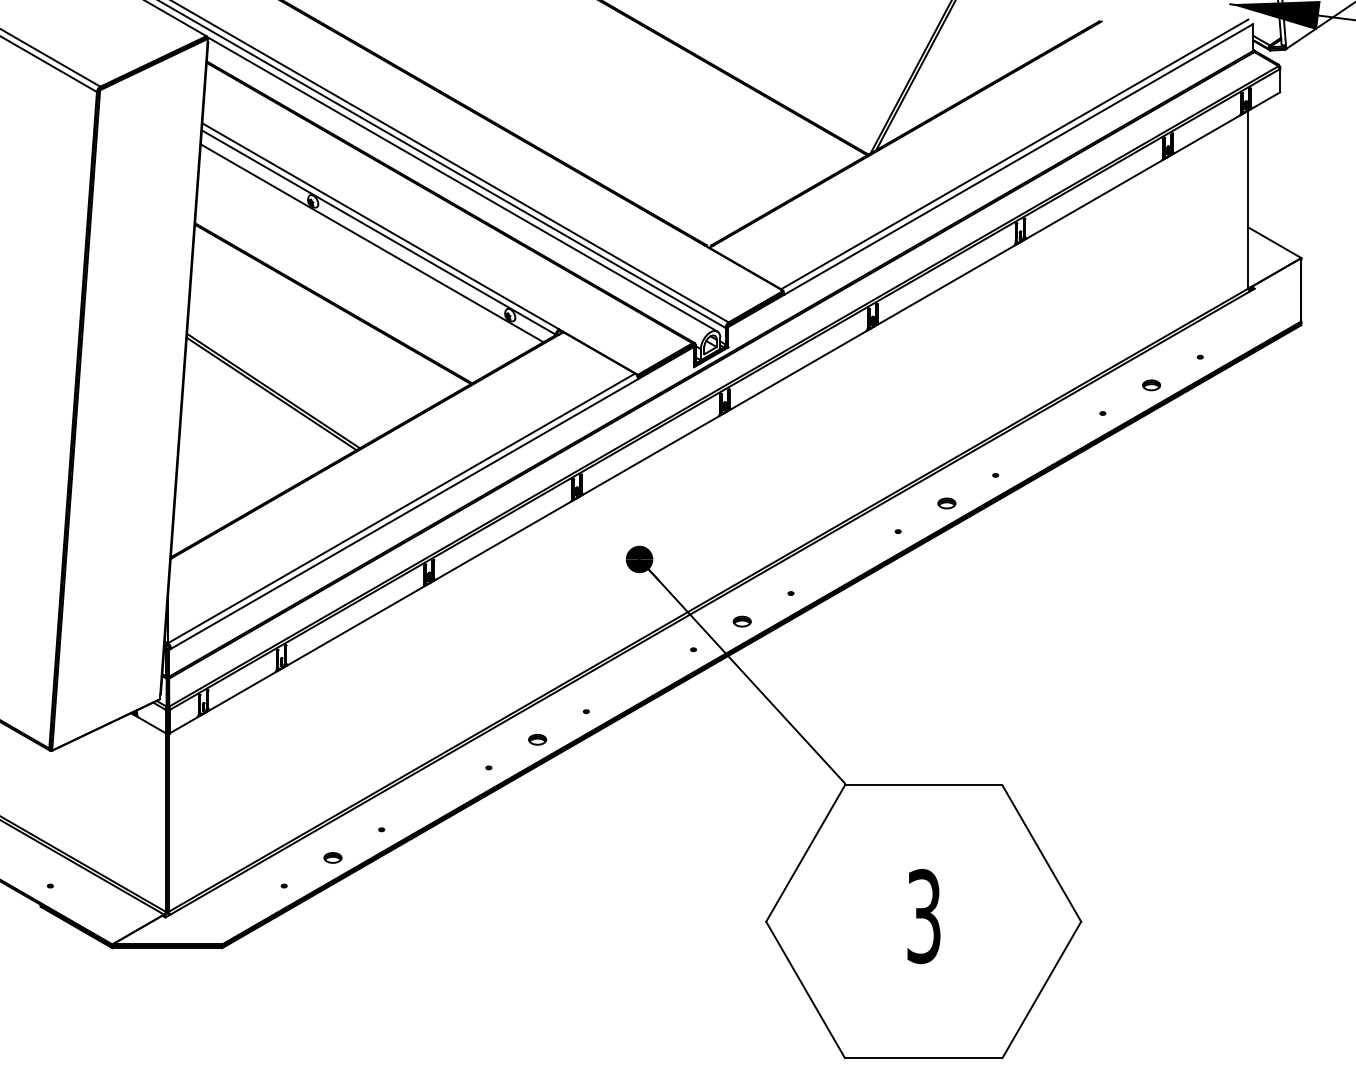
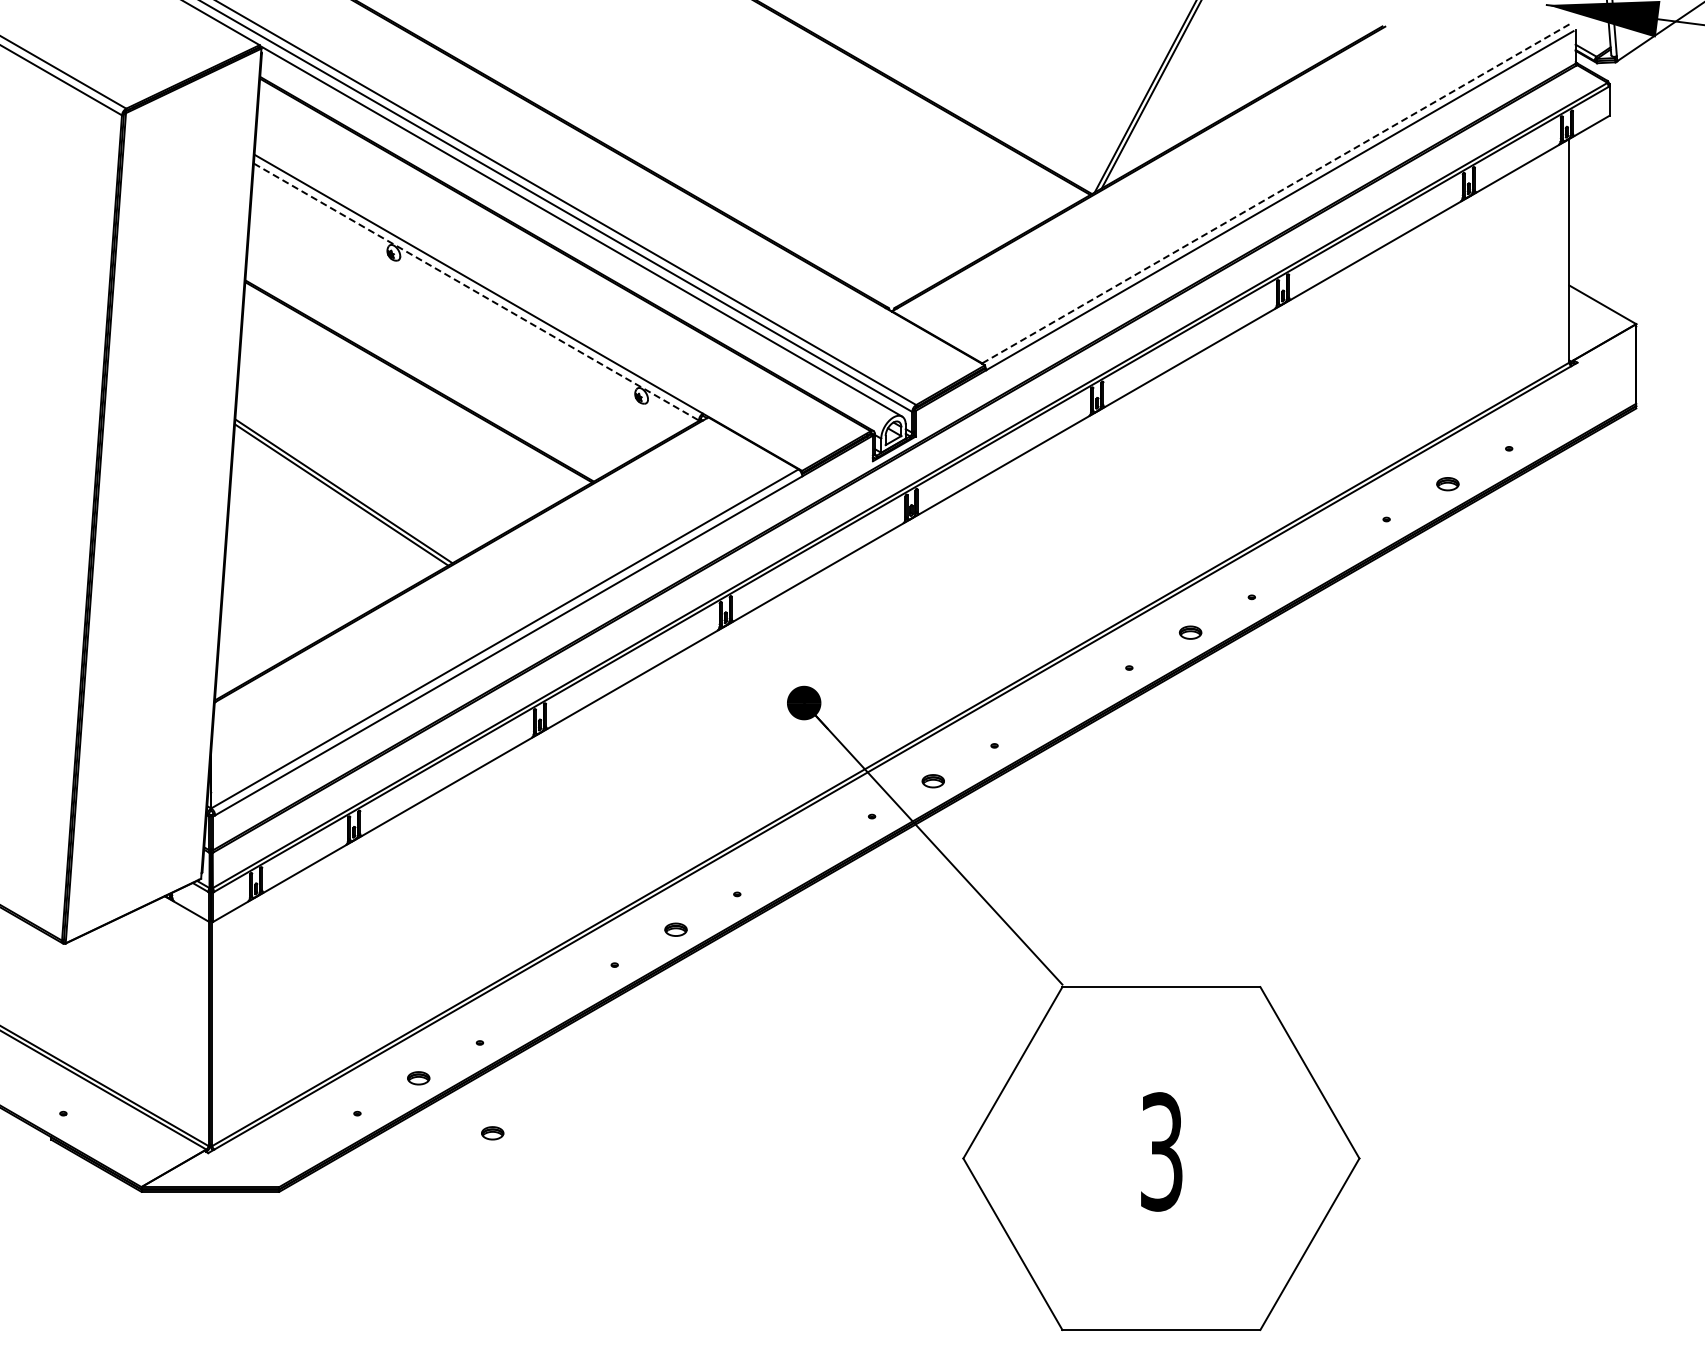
line: (1015, 154) -> (1276, 193), solid -> dashed
line: (378, 232) -> (476, 292), solid -> dashed
line: (371, 243) -> (467, 305), removed
part: (391, 901) -> (492, 1133), added

